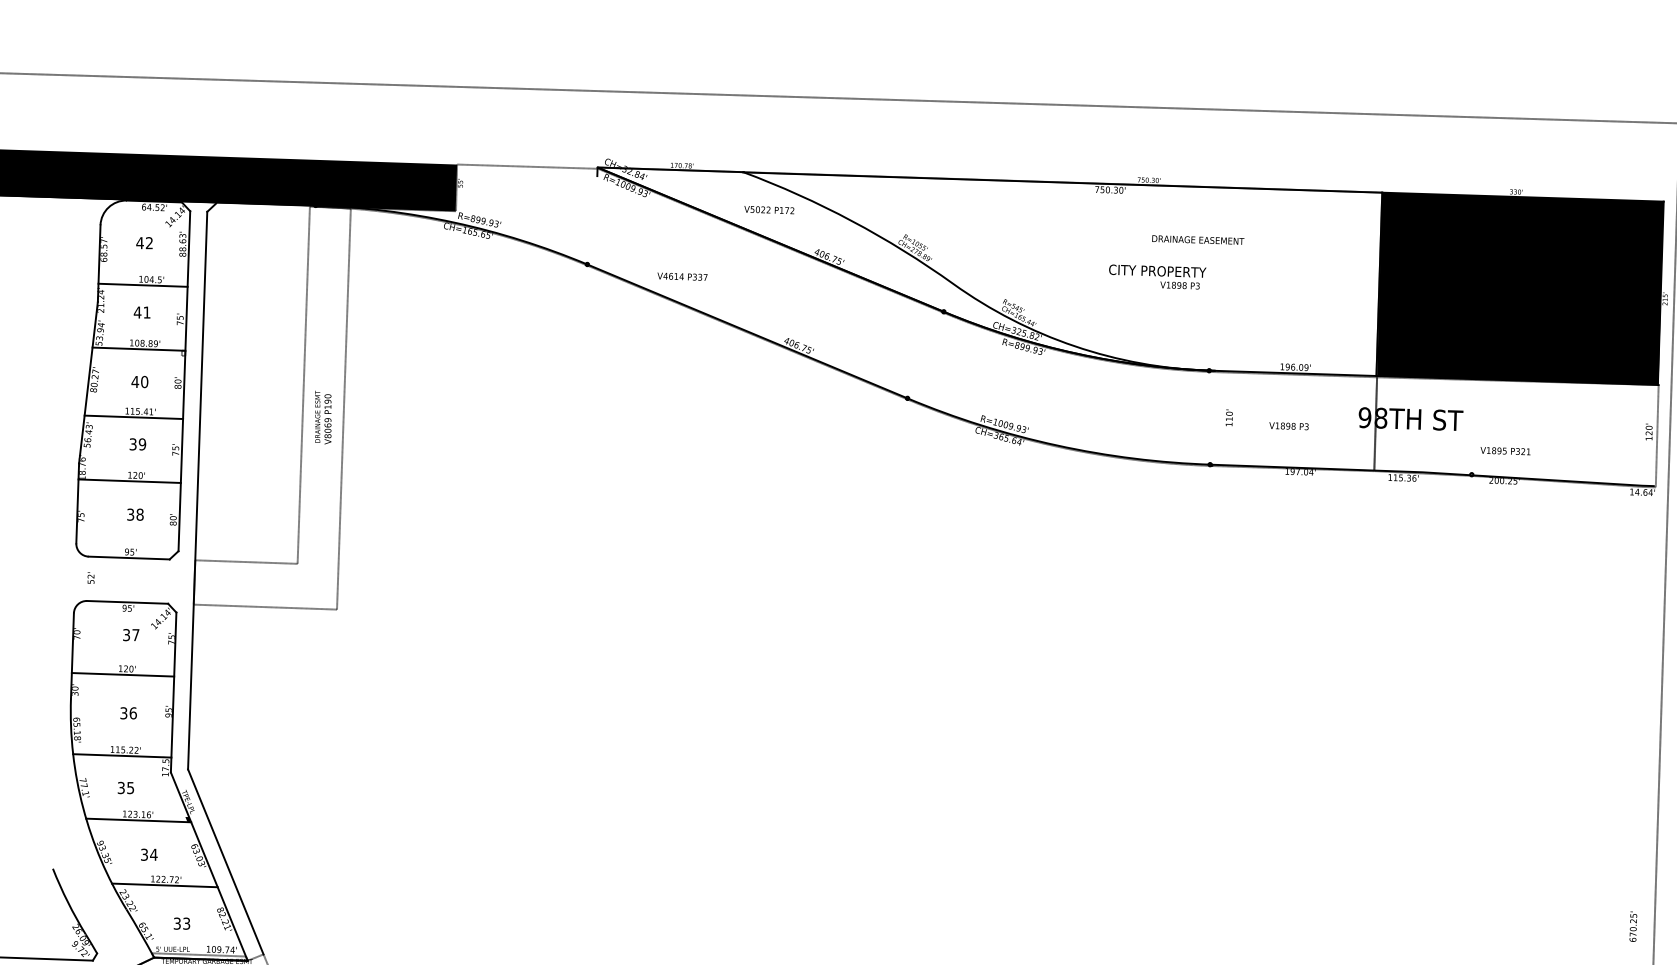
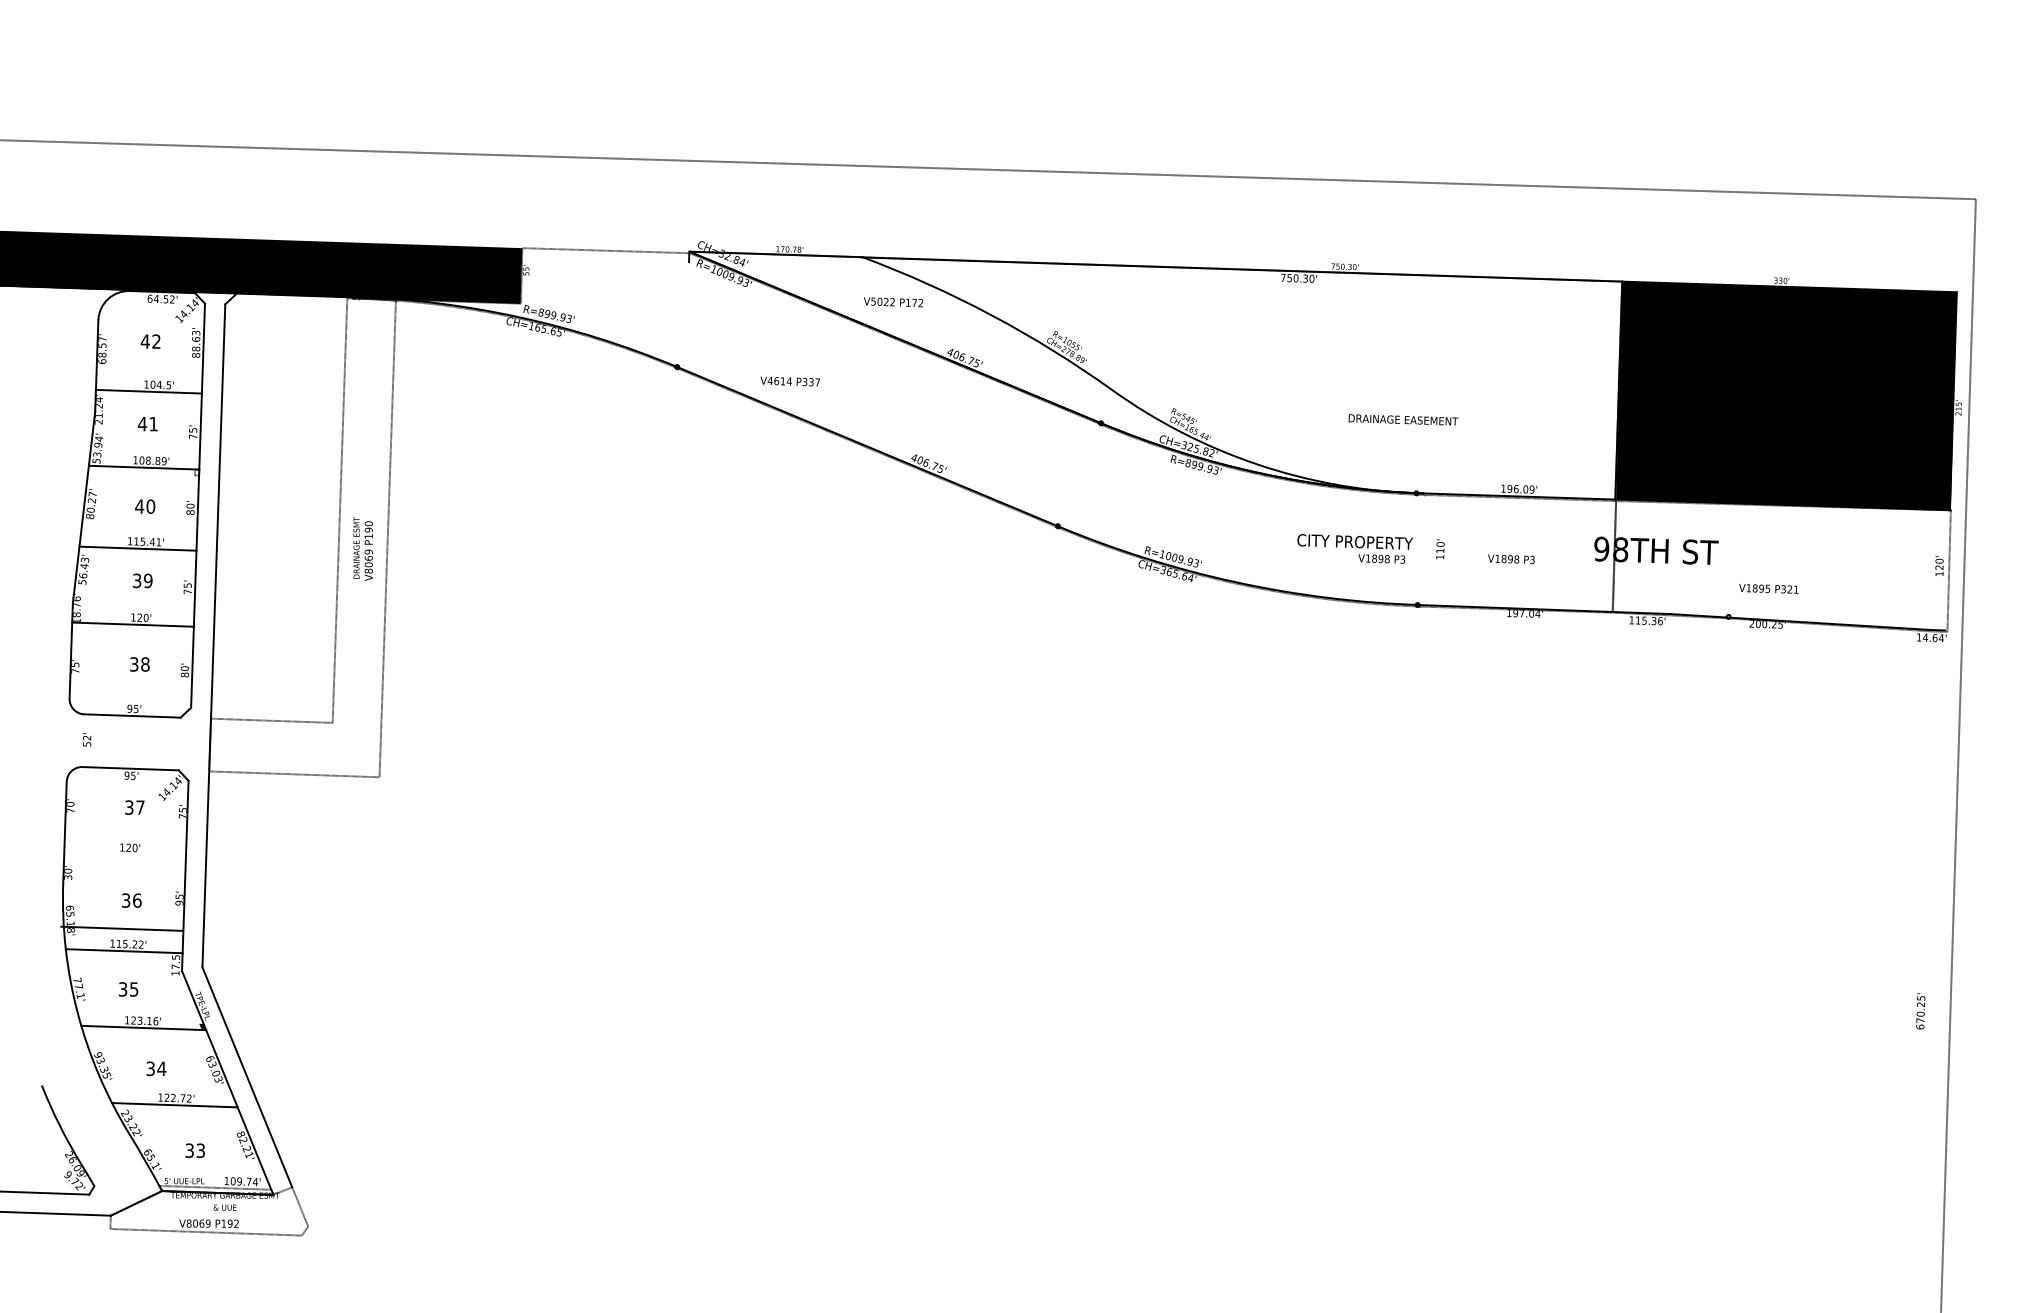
text: (1198, 239) -> (1403, 419), moved
text: (1157, 276) -> (1354, 548), moved
line: (122, 674) -> (121, 928), moved
text: (1633, 926) -> (1920, 1011), moved

